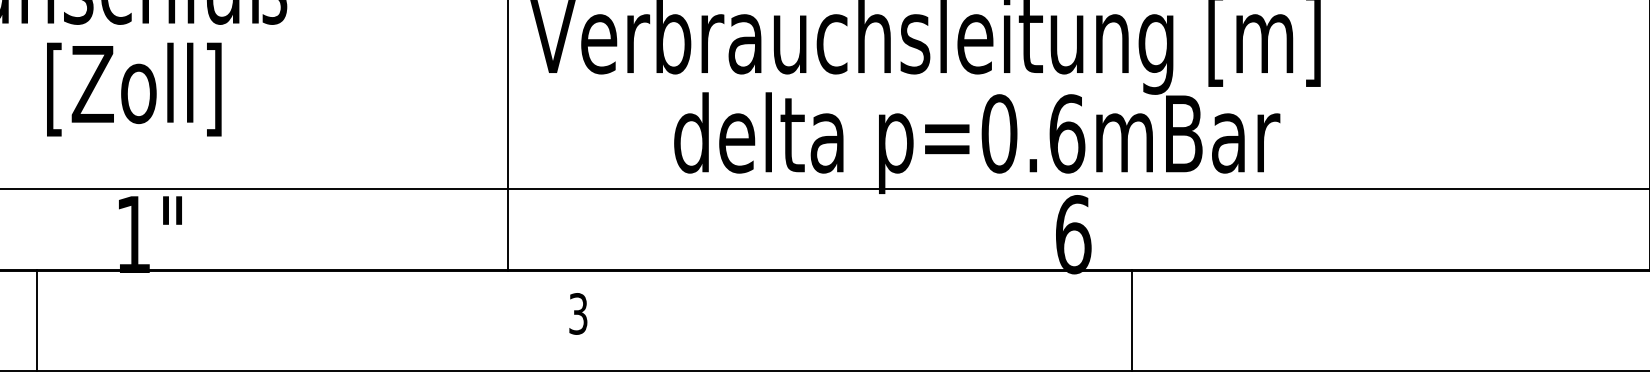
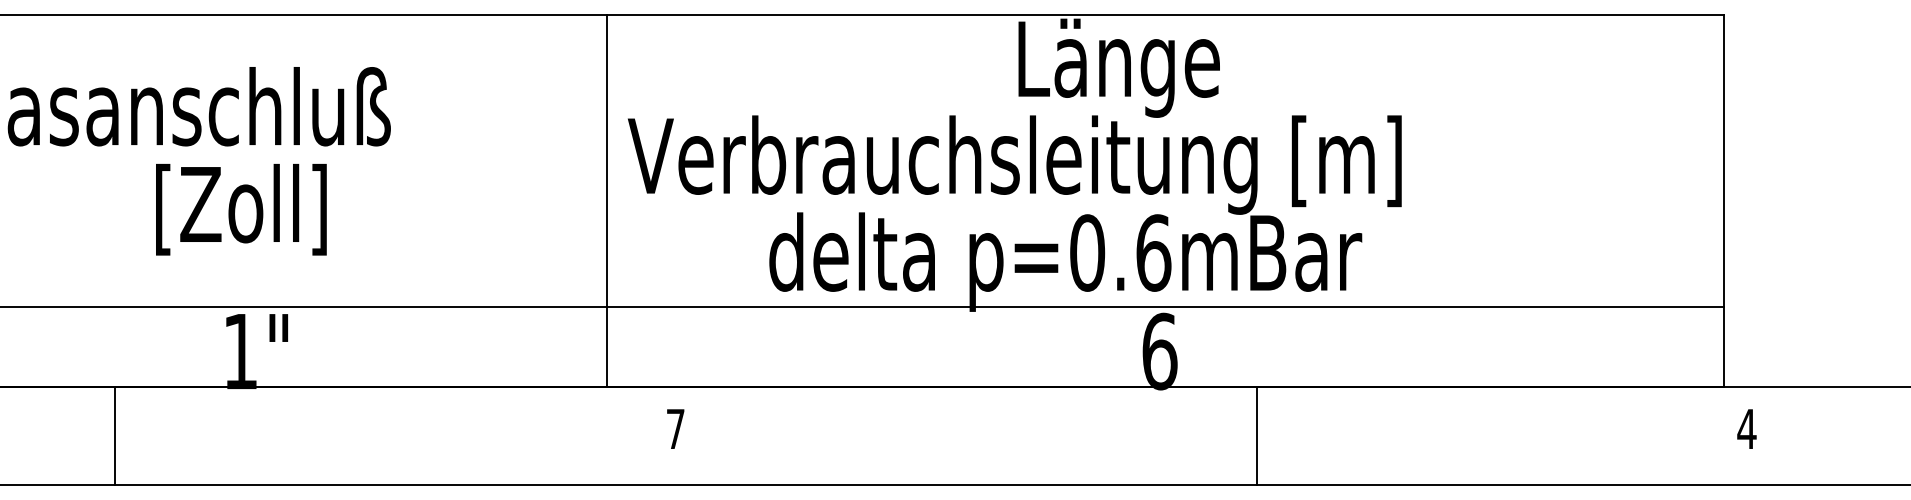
text: (578, 313) -> (675, 428), 3 -> 7
line: (37, 320) -> (115, 435), moved
line: (1132, 320) -> (1256, 435), moved

